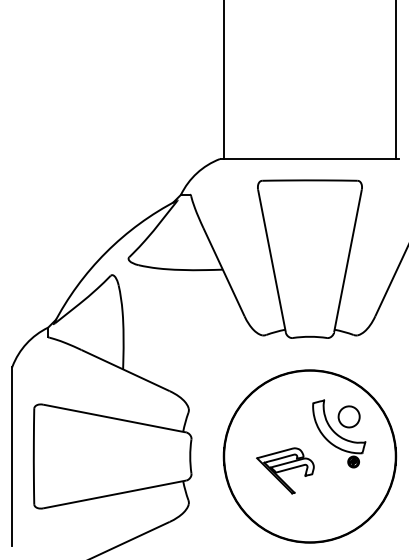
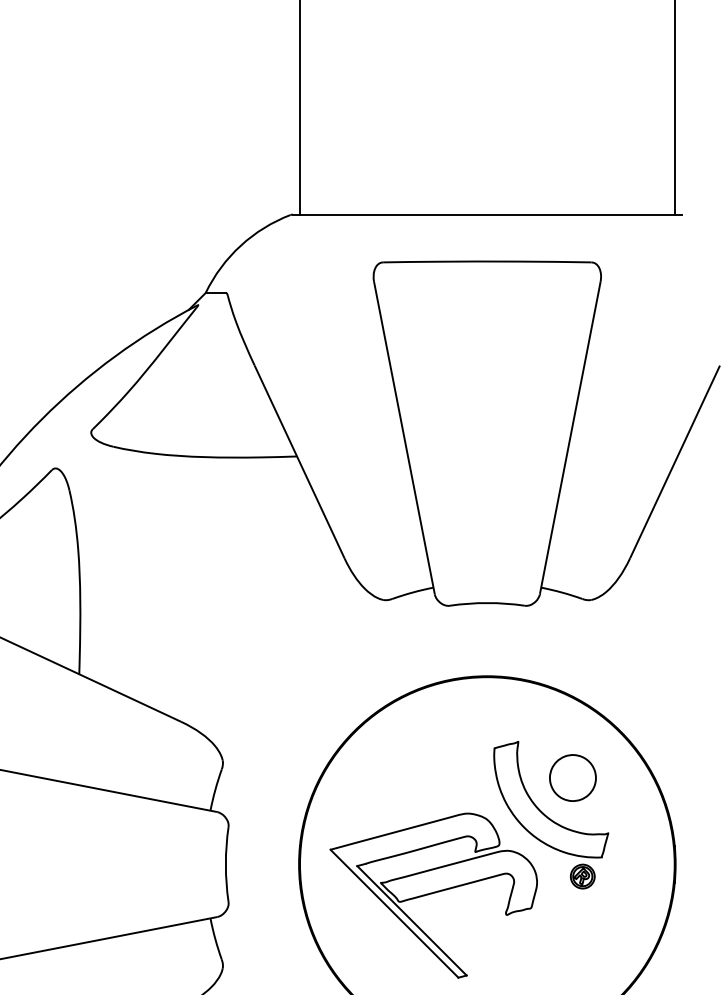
part: (285, 470) -> (433, 895), size x1.67

